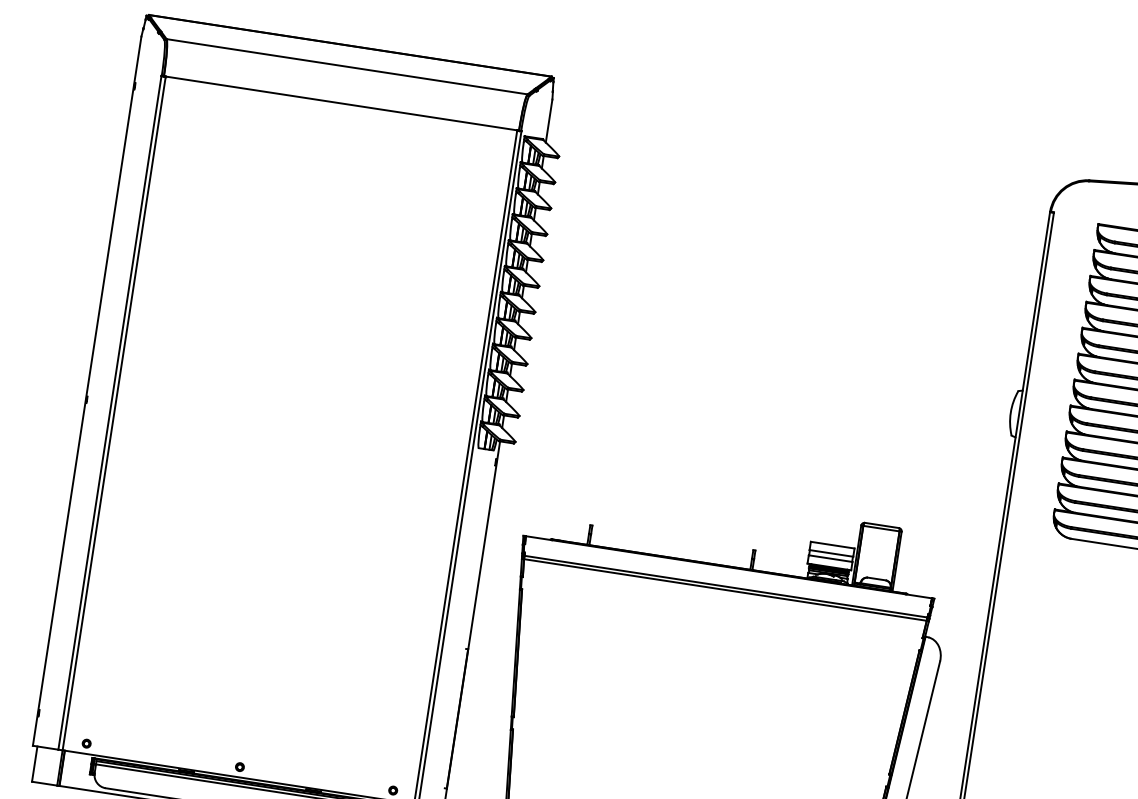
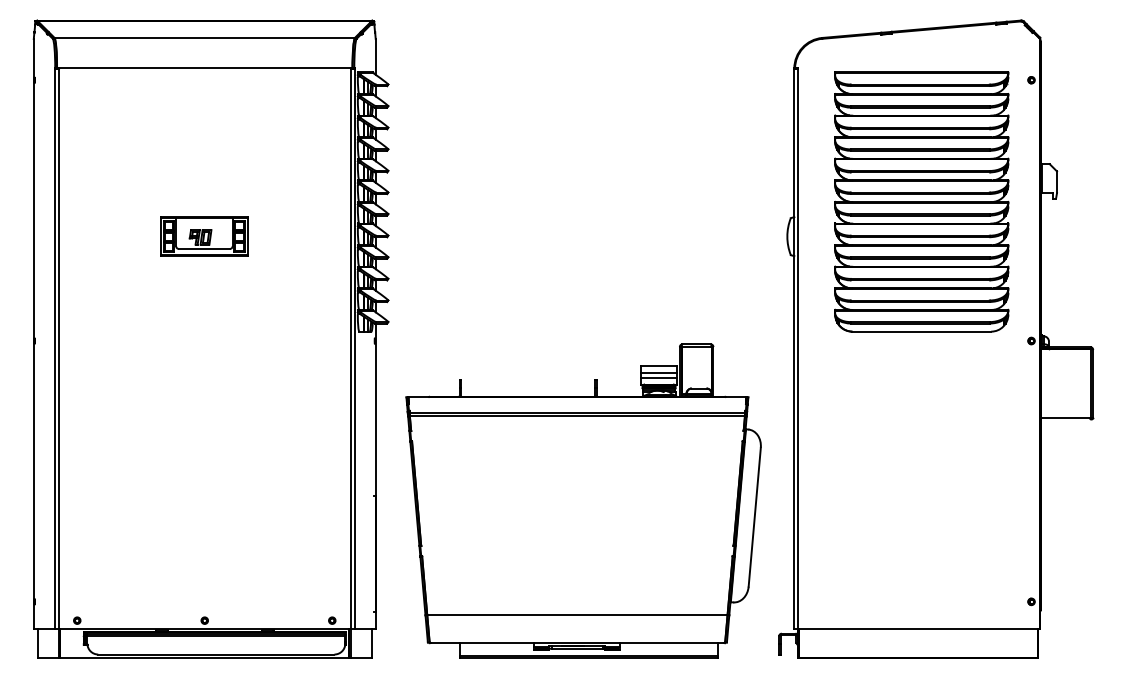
part: (310, 305) -> (204, 236), added

